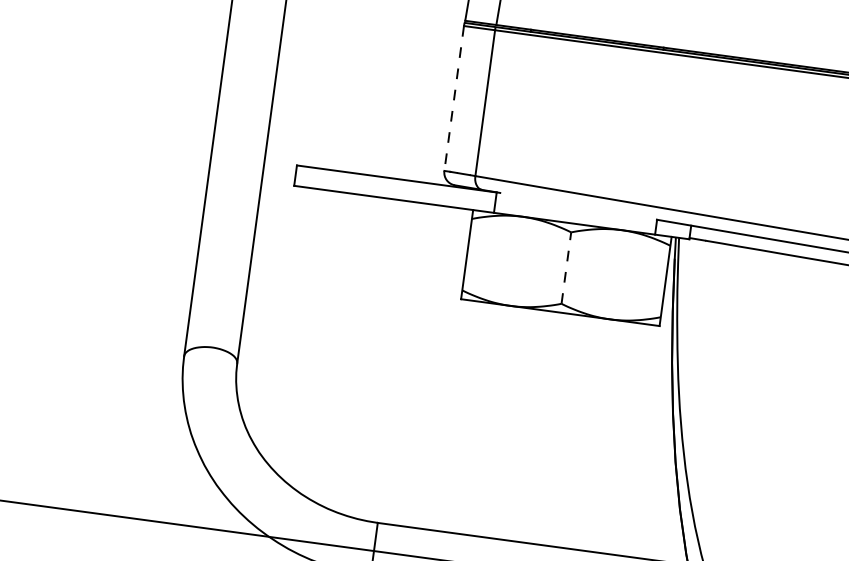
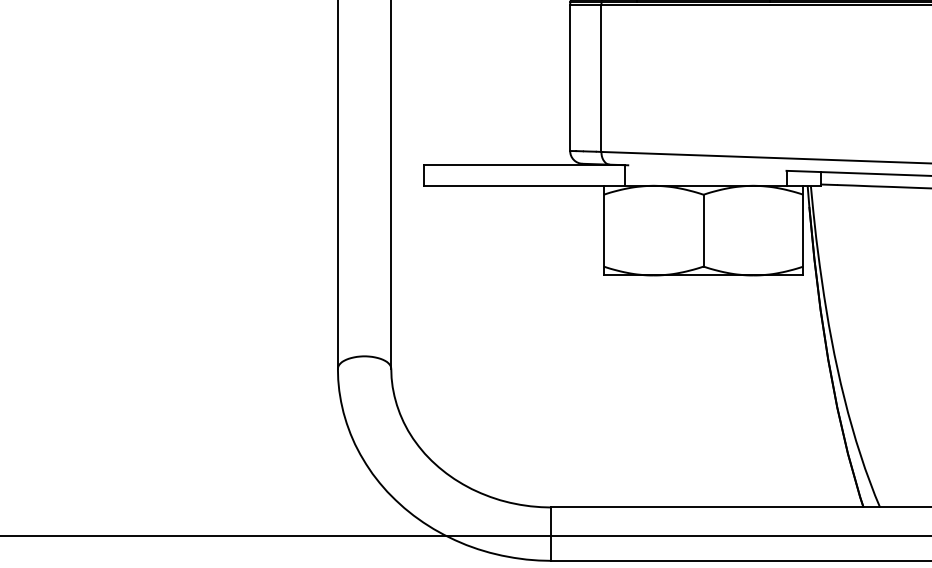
line: (454, 98) -> (570, 78), dashed -> solid
line: (566, 267) -> (703, 230), dashed -> solid

